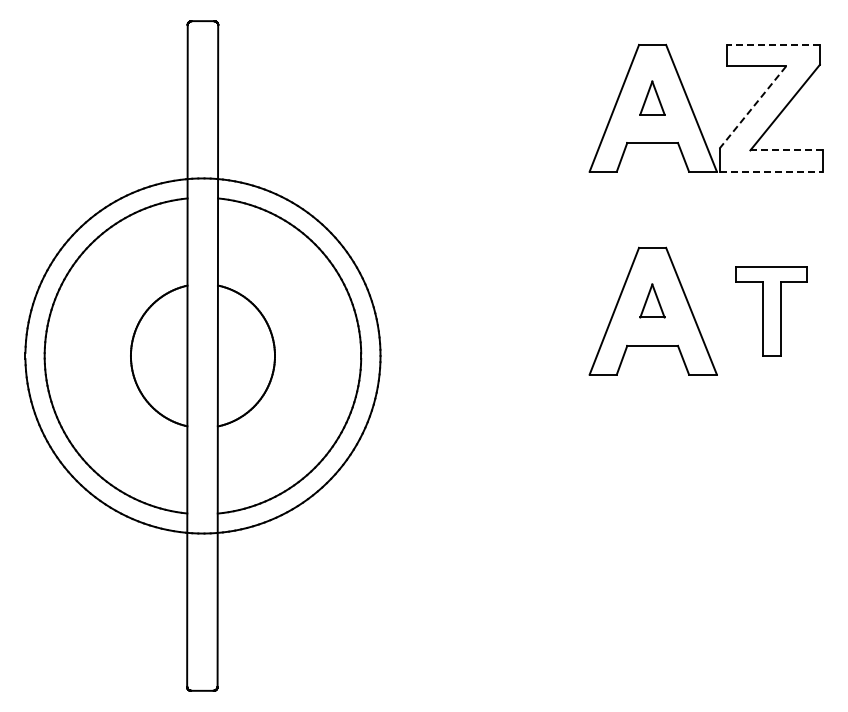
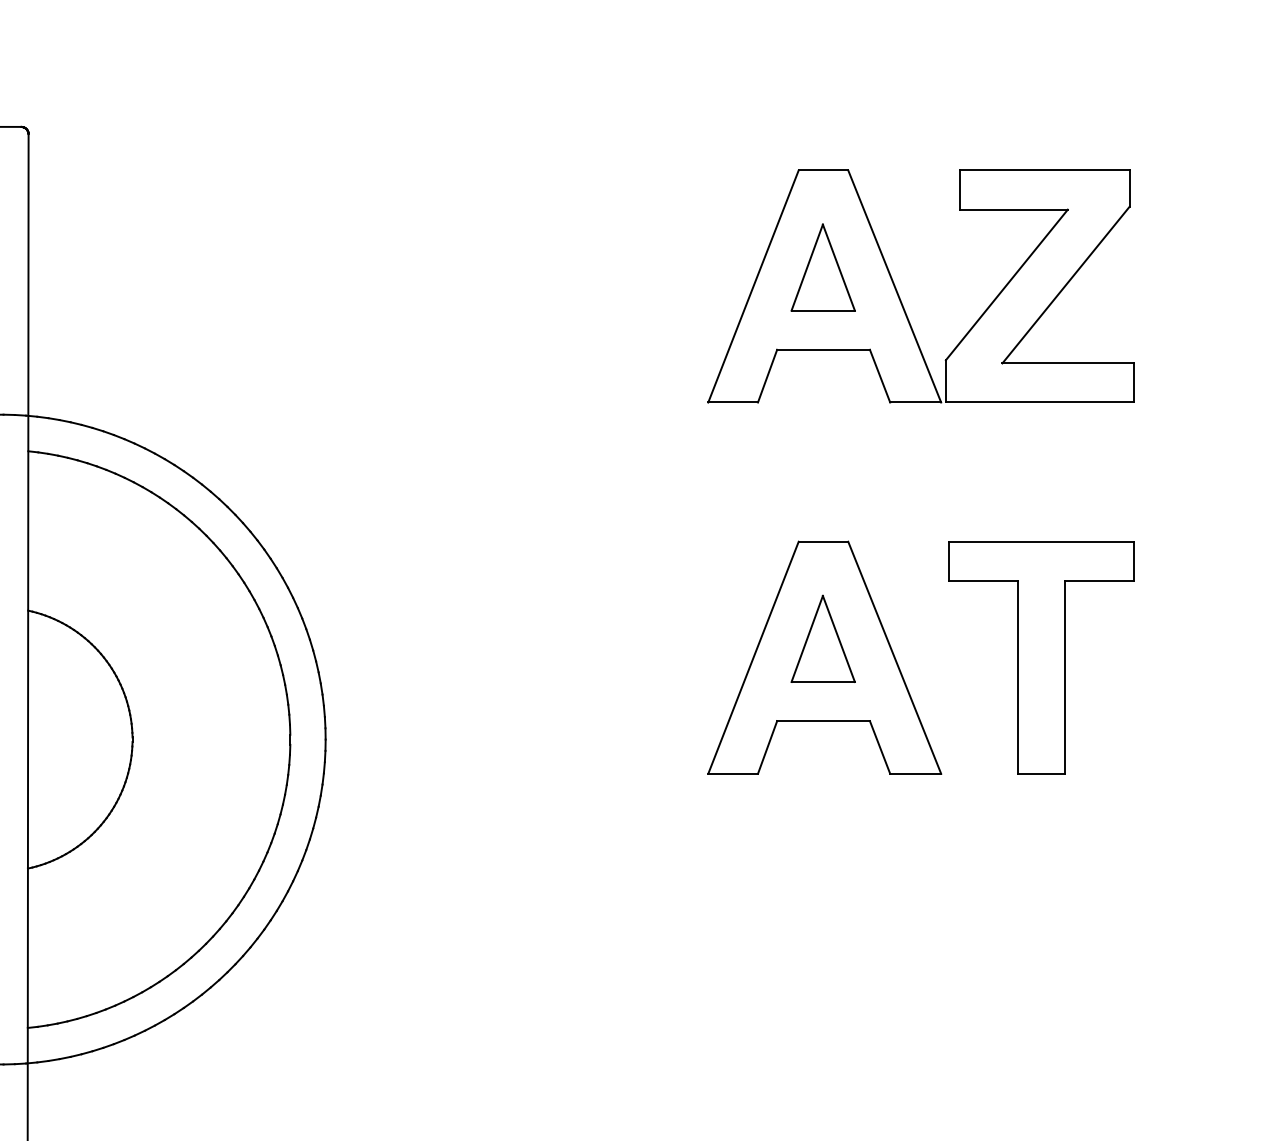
line: (772, 44) -> (1042, 169), dashed -> solid
part: (652, 97) -> (823, 266), size x1.43
line: (752, 107) -> (1006, 284), dashed -> solid
line: (785, 150) -> (1066, 363), dashed -> solid
line: (771, 171) -> (1041, 401), dashed -> solid
part: (652, 300) -> (823, 638), size x1.43
part: (771, 311) -> (1041, 658), size x1.43

